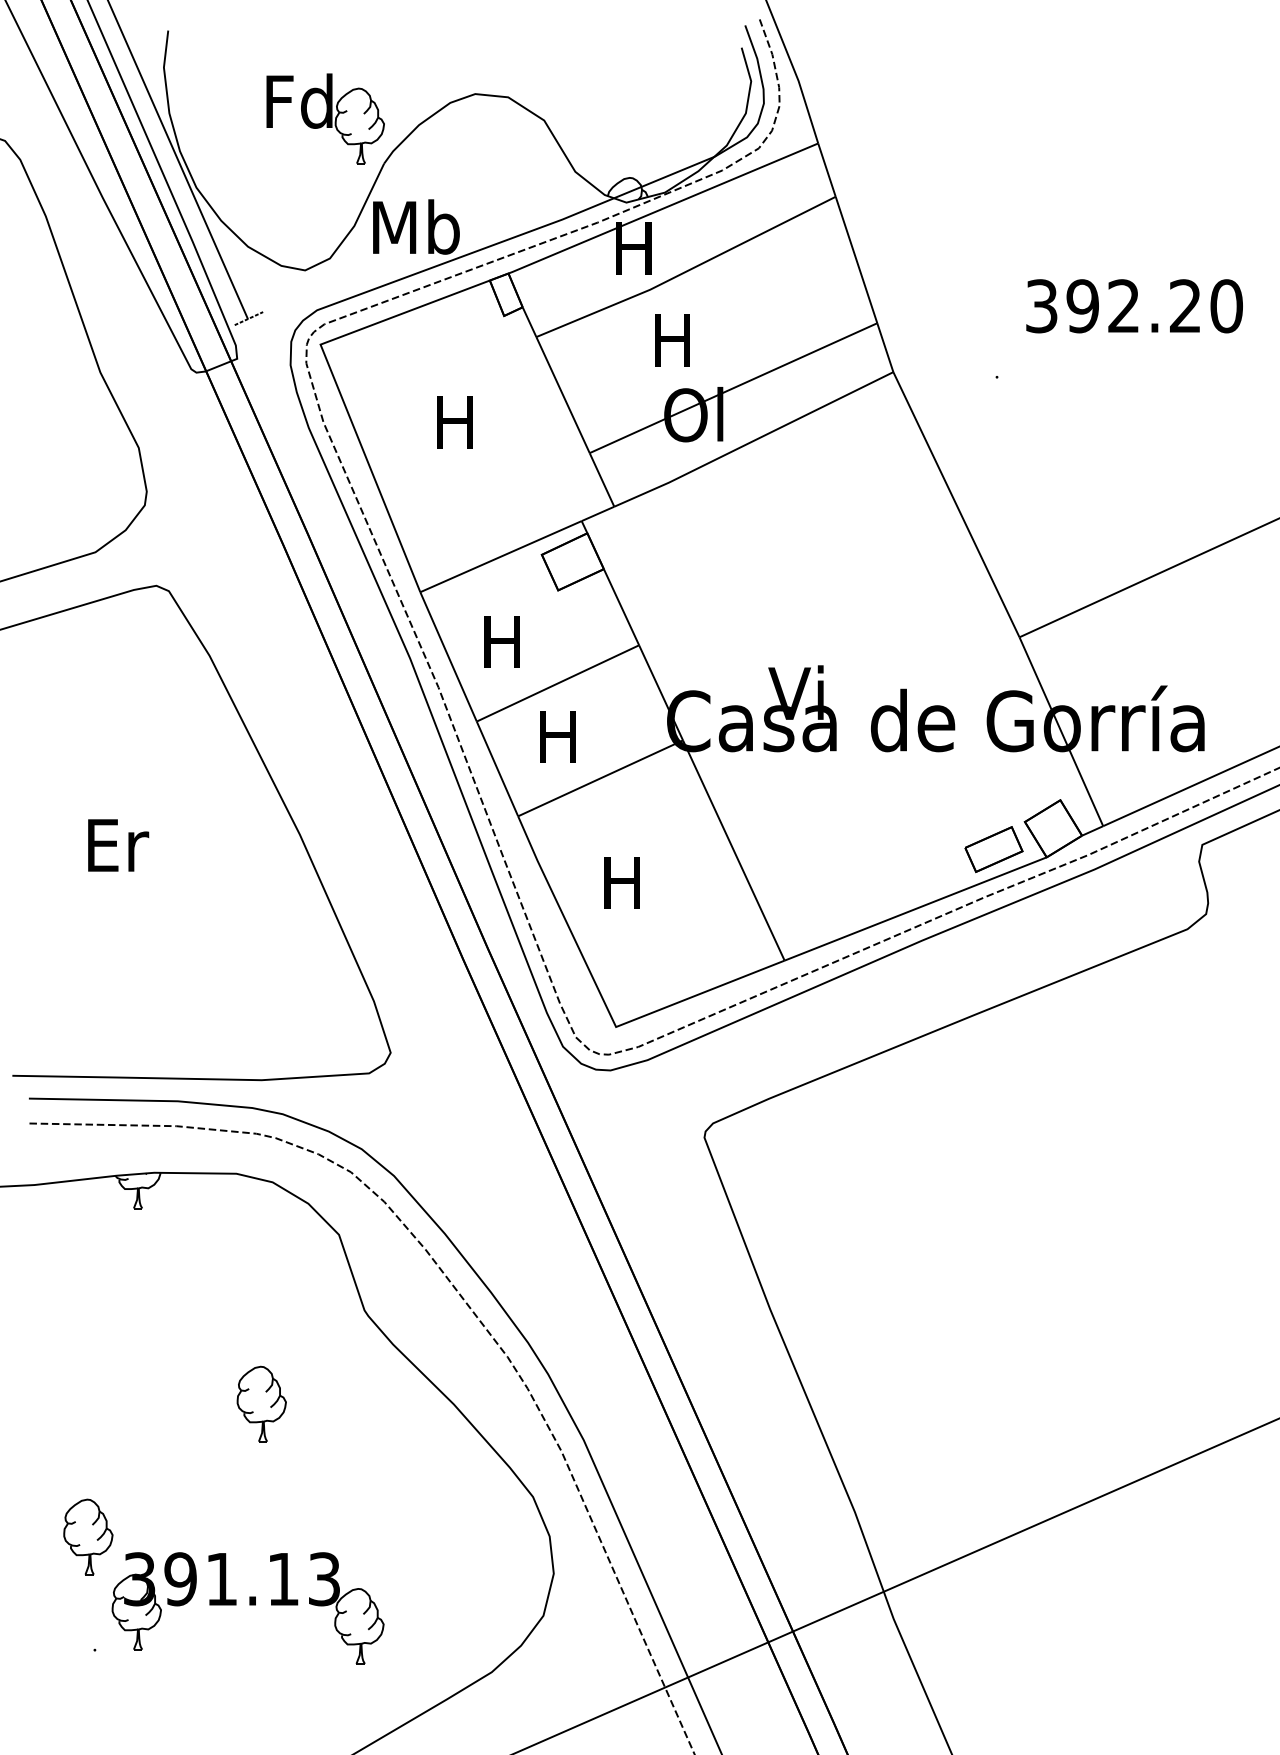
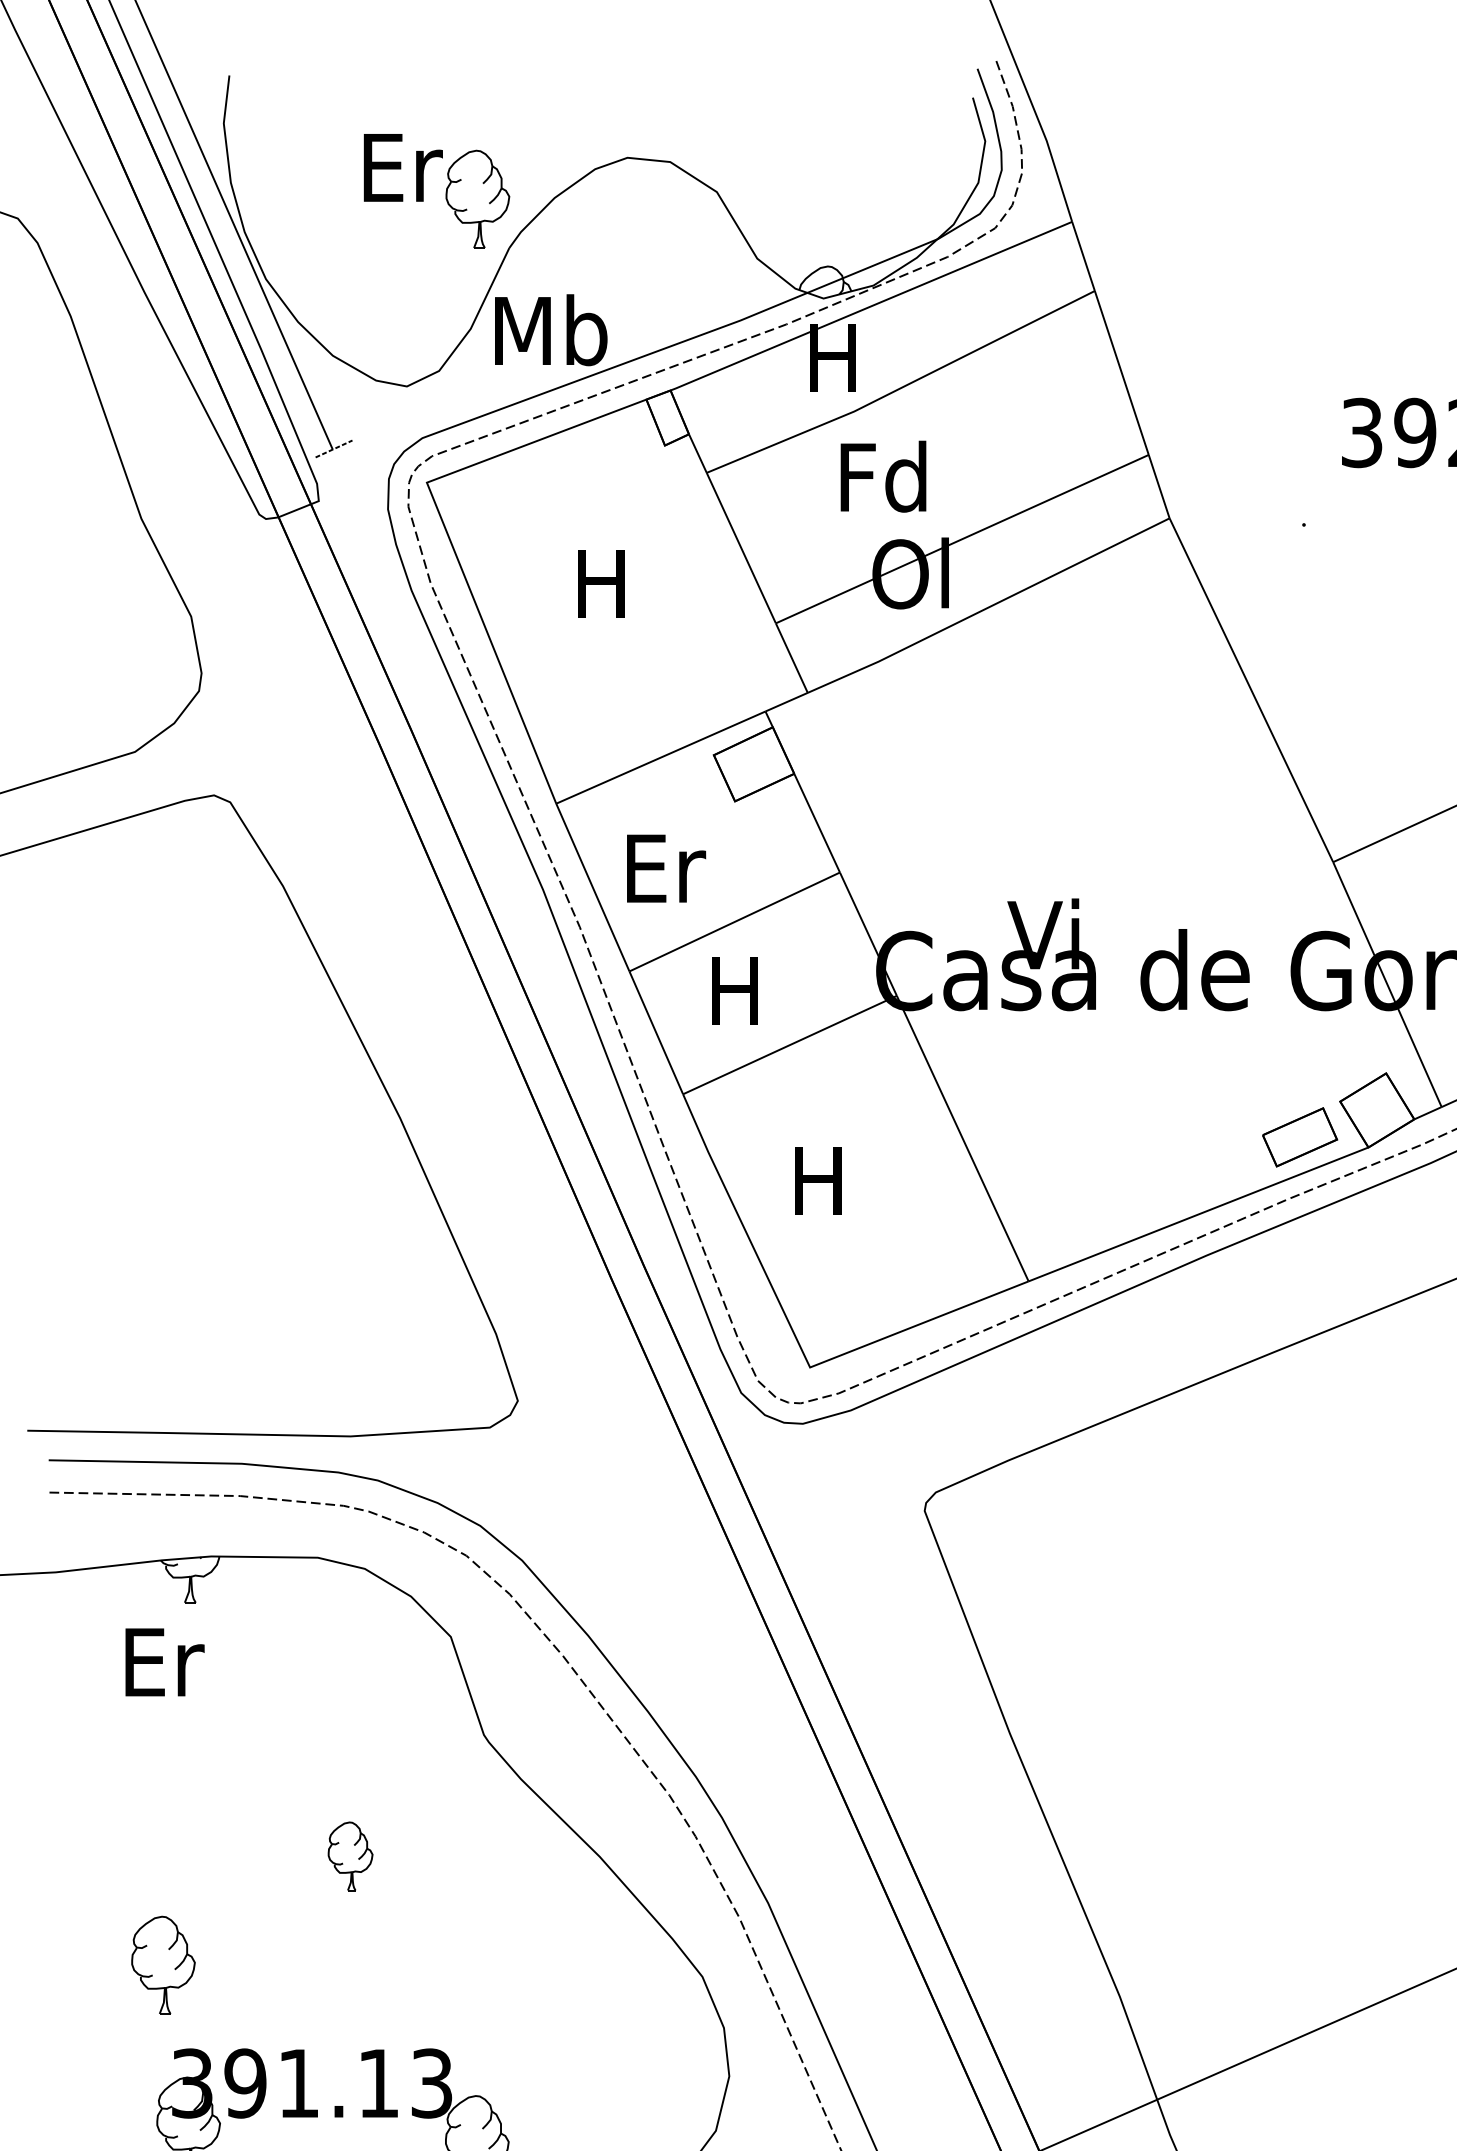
text: (299, 100) -> (399, 166), Fd -> Er
text: (672, 339) -> (883, 476), H -> Fd
text: (504, 642) -> (665, 868), H -> Er
text: (118, 845) -> (164, 1662), moved
part: (261, 1403) -> (350, 1855), size x0.7
part: (88, 1536) -> (163, 1964), moved

